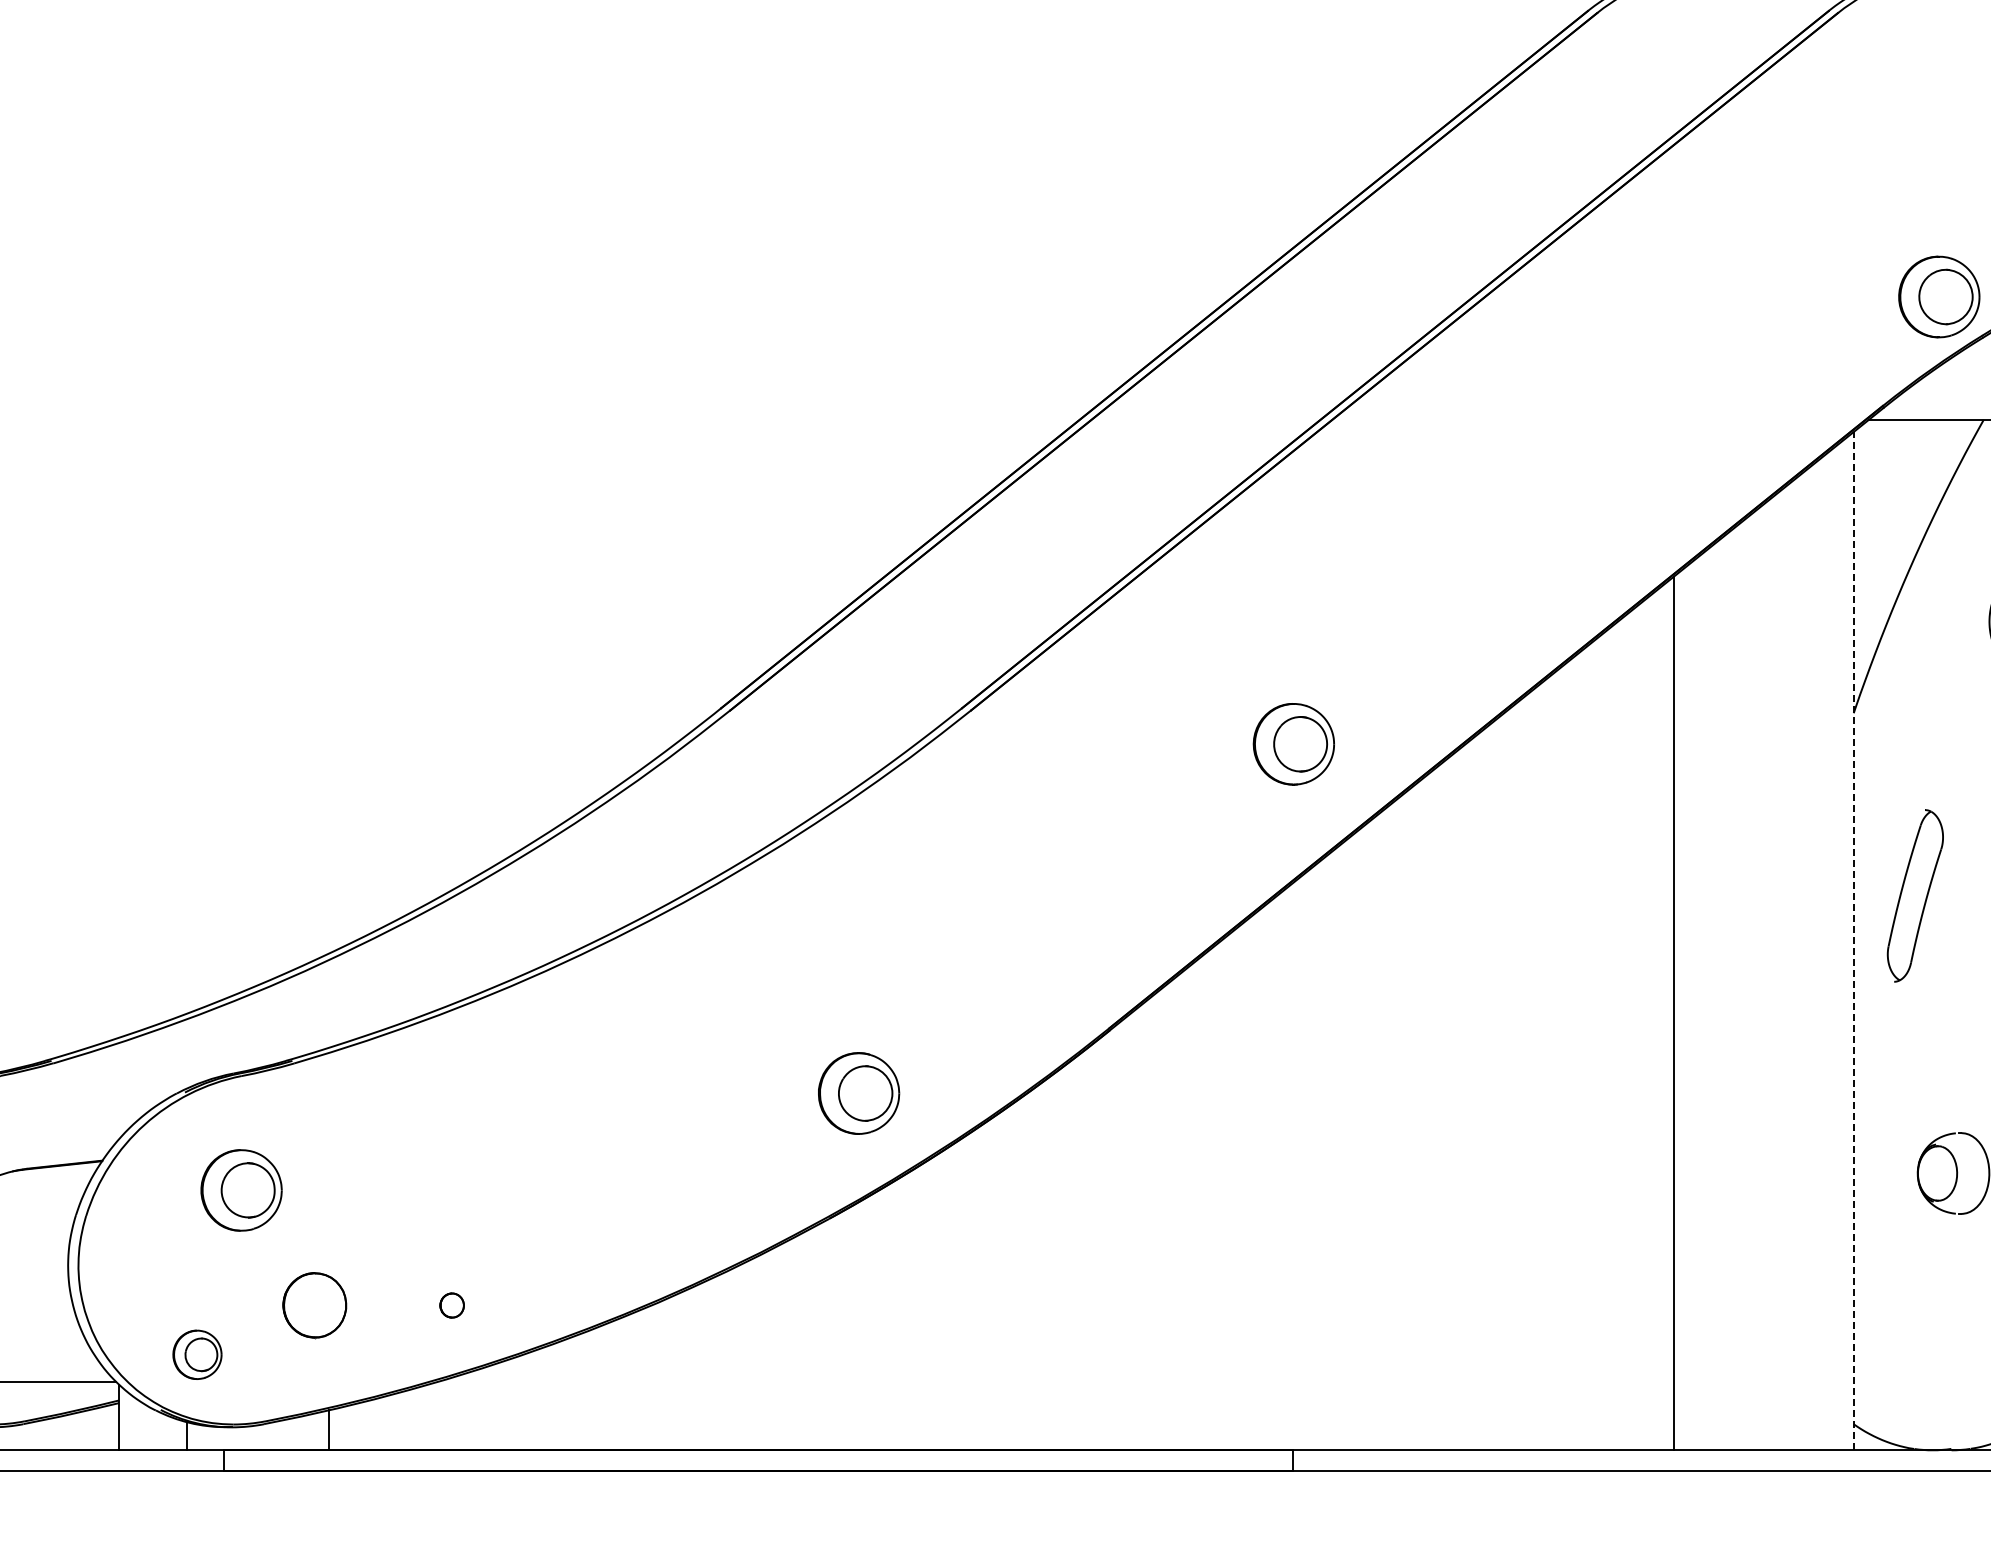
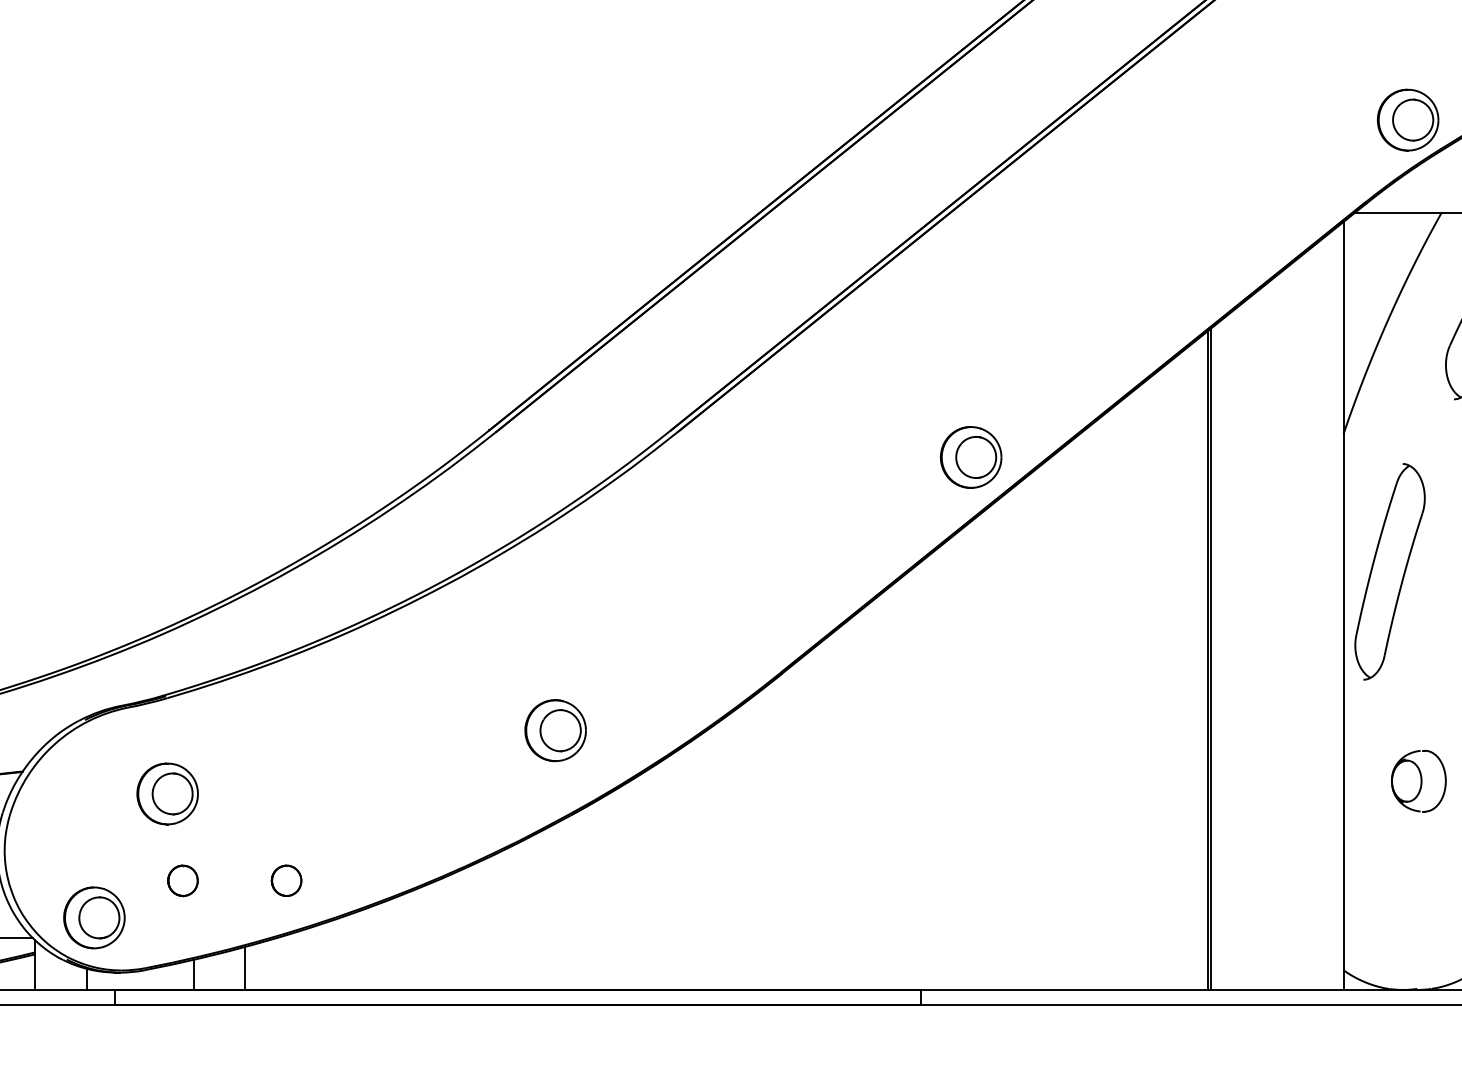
part: (1293, 744) -> (970, 457), moved
part: (1915, 895) -> (1390, 571), size x1.67
line: (1853, 940) -> (1343, 605), dashed -> solid
line: (1678, 1011) -> (1211, 659), added
part: (859, 1093) -> (556, 730), moved
part: (241, 1190) -> (167, 794), moved
part: (314, 1305) -> (182, 880), size x0.62
part: (451, 1305) -> (286, 880), size x1.67
part: (197, 1354) -> (94, 917), size x1.67
line: (397, 1421) -> (245, 968), added

